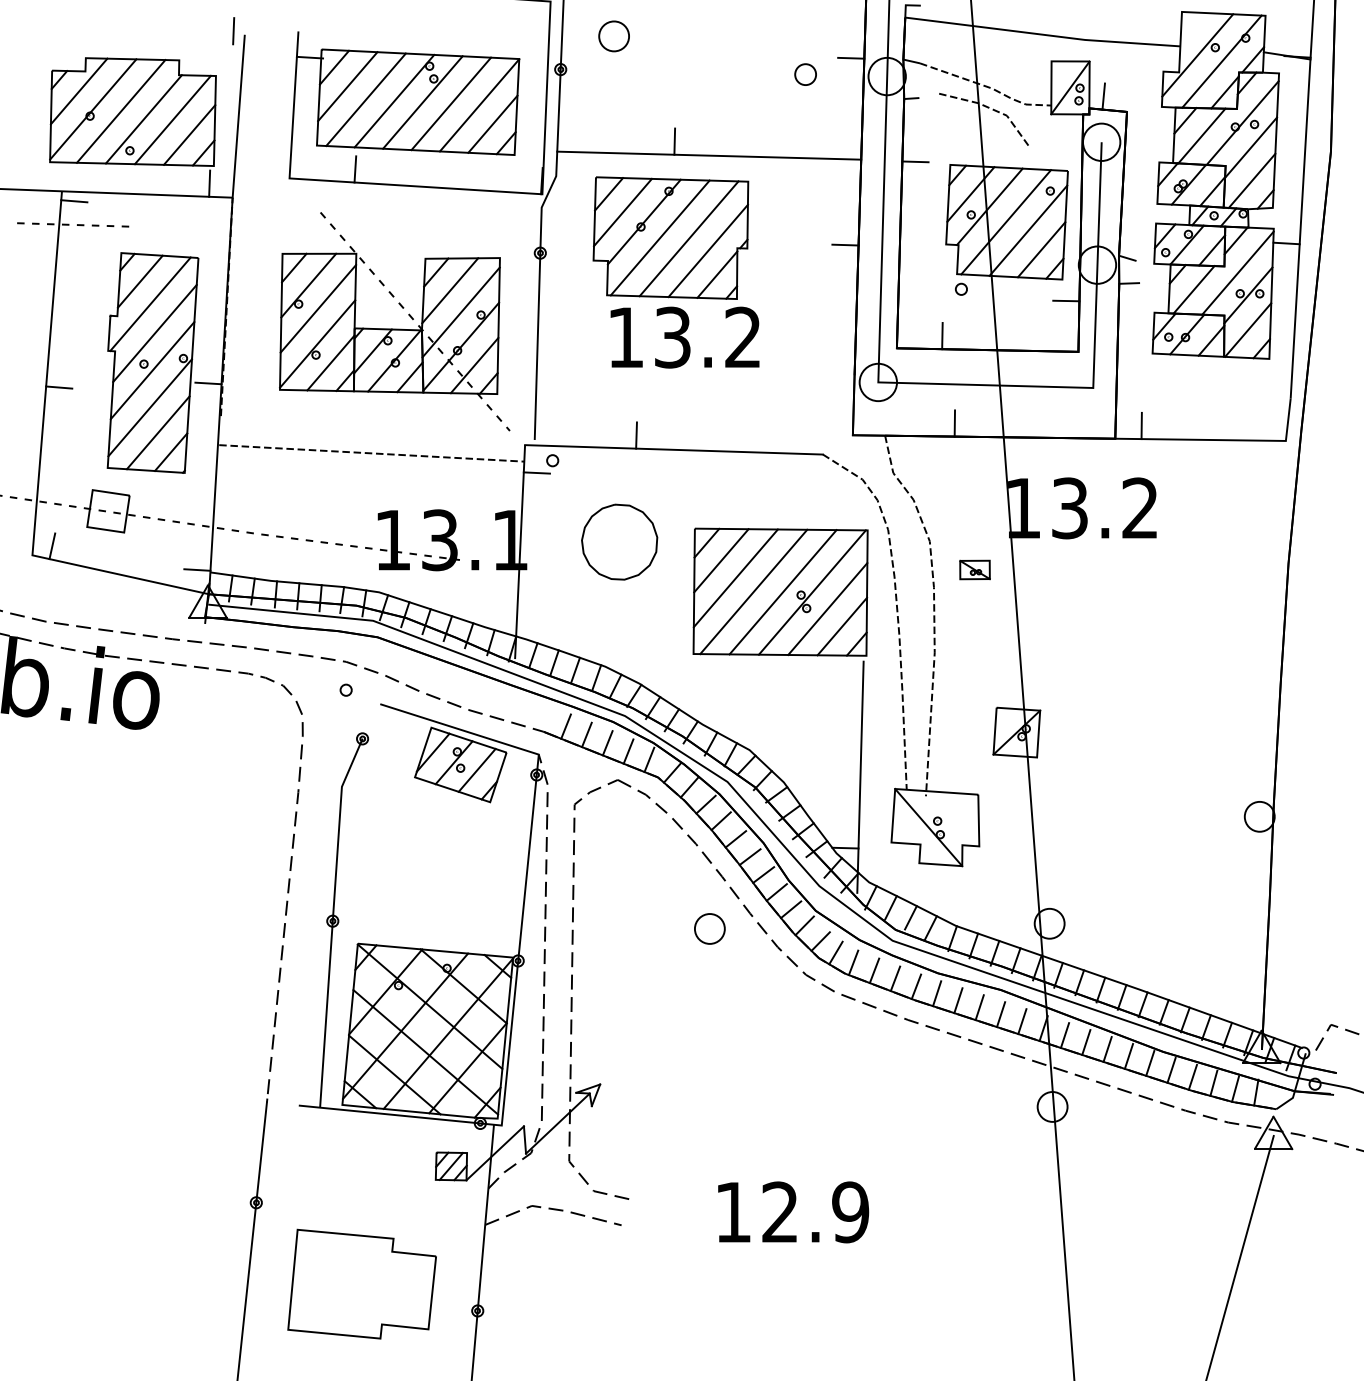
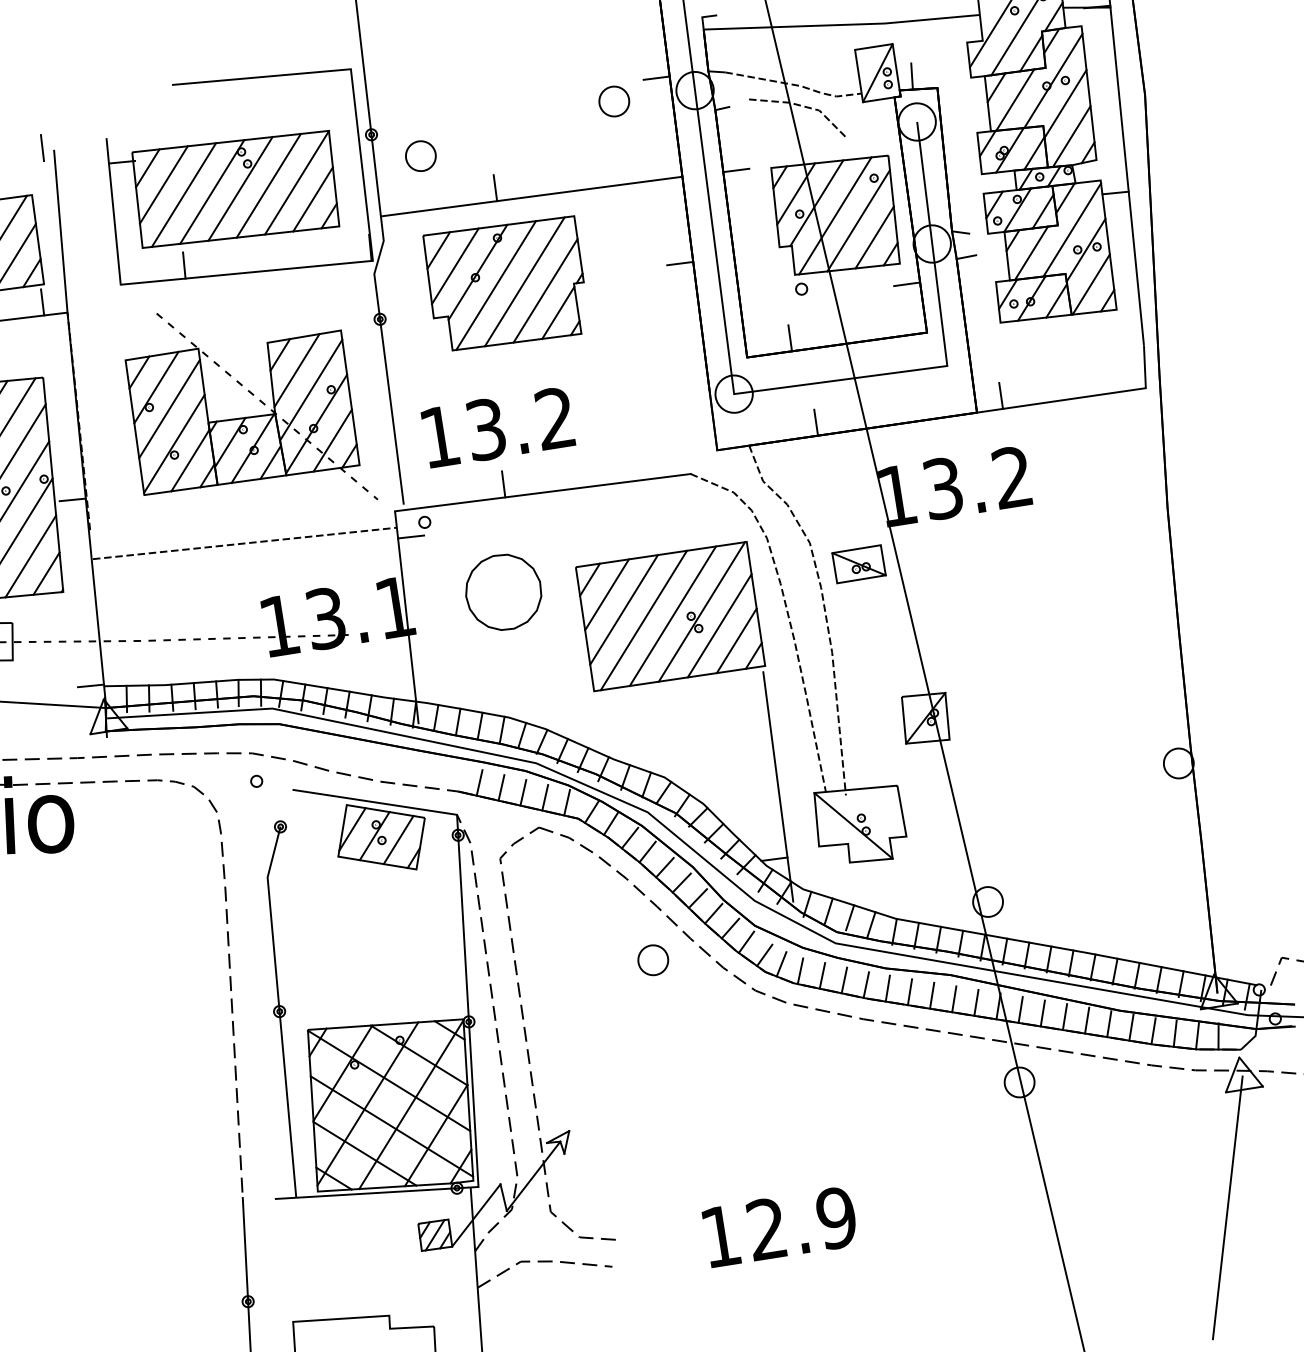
part: (613, 36) -> (420, 156), moved
part: (805, 74) -> (614, 101), size x1.43
text: (684, 337) -> (497, 427), moved
part: (974, 569) -> (858, 563), size x1.67

